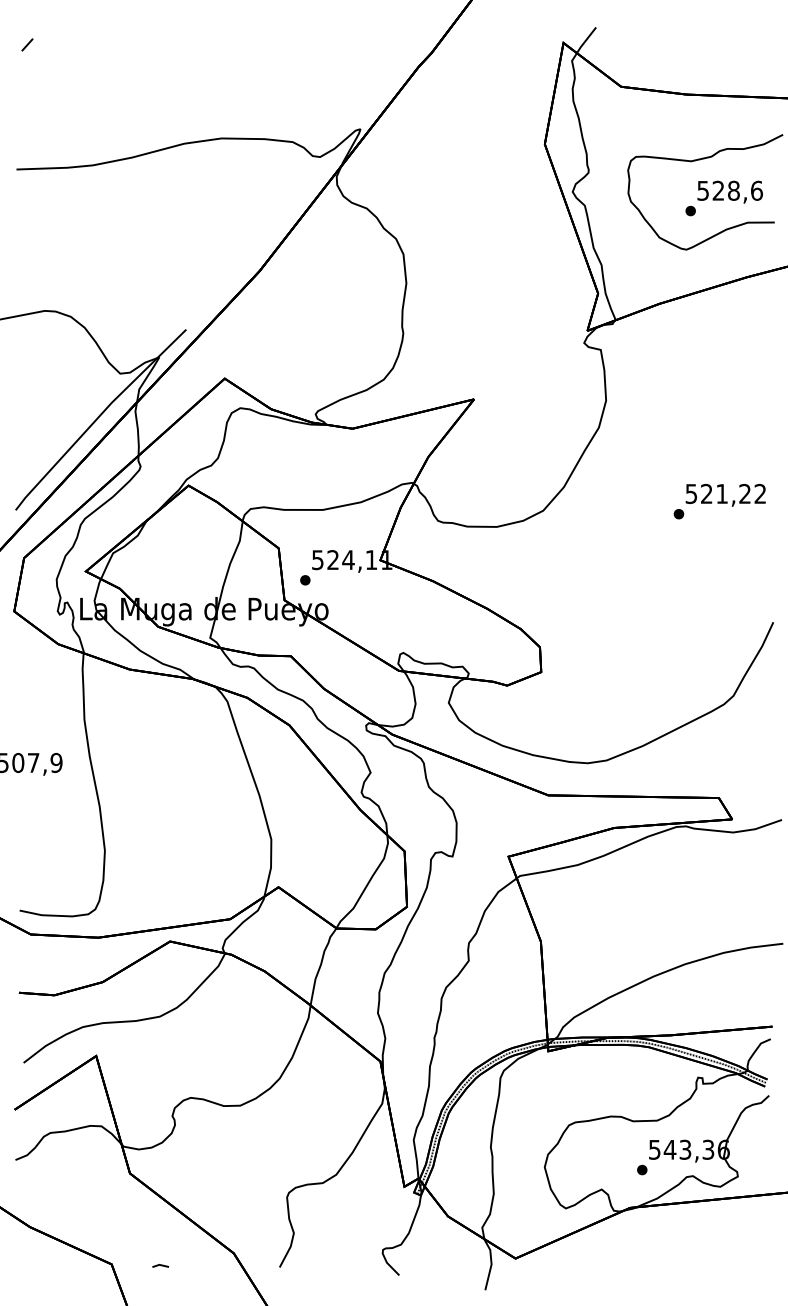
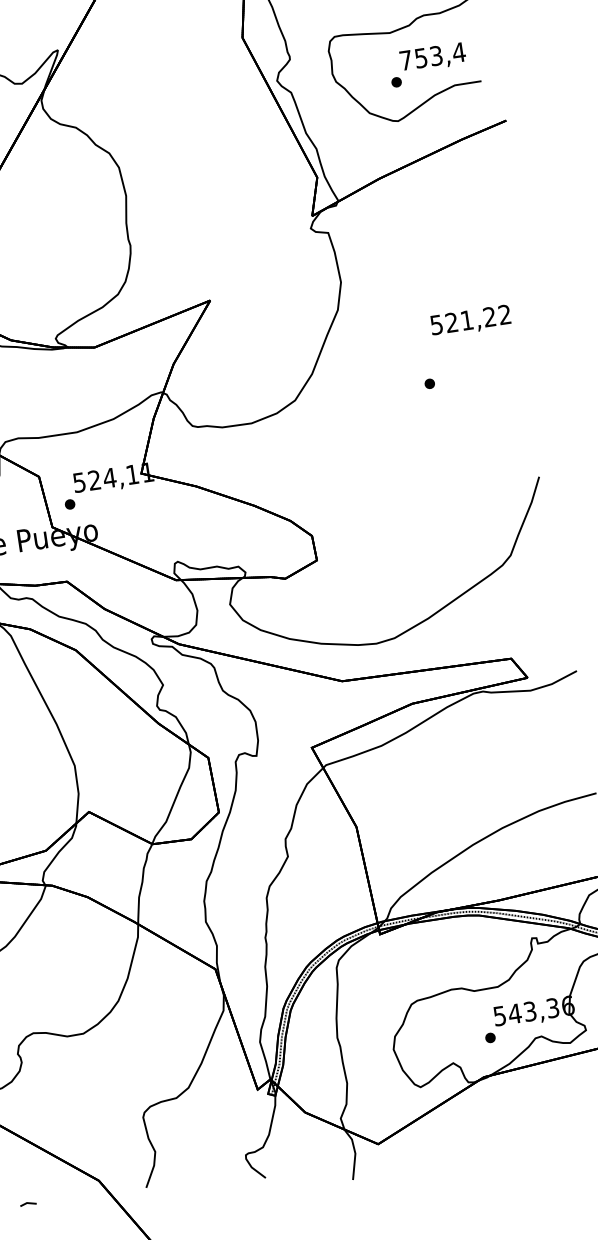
text: (730, 190) -> (432, 56), 528,6 -> 753,4
text: (725, 494) -> (470, 320), moved

